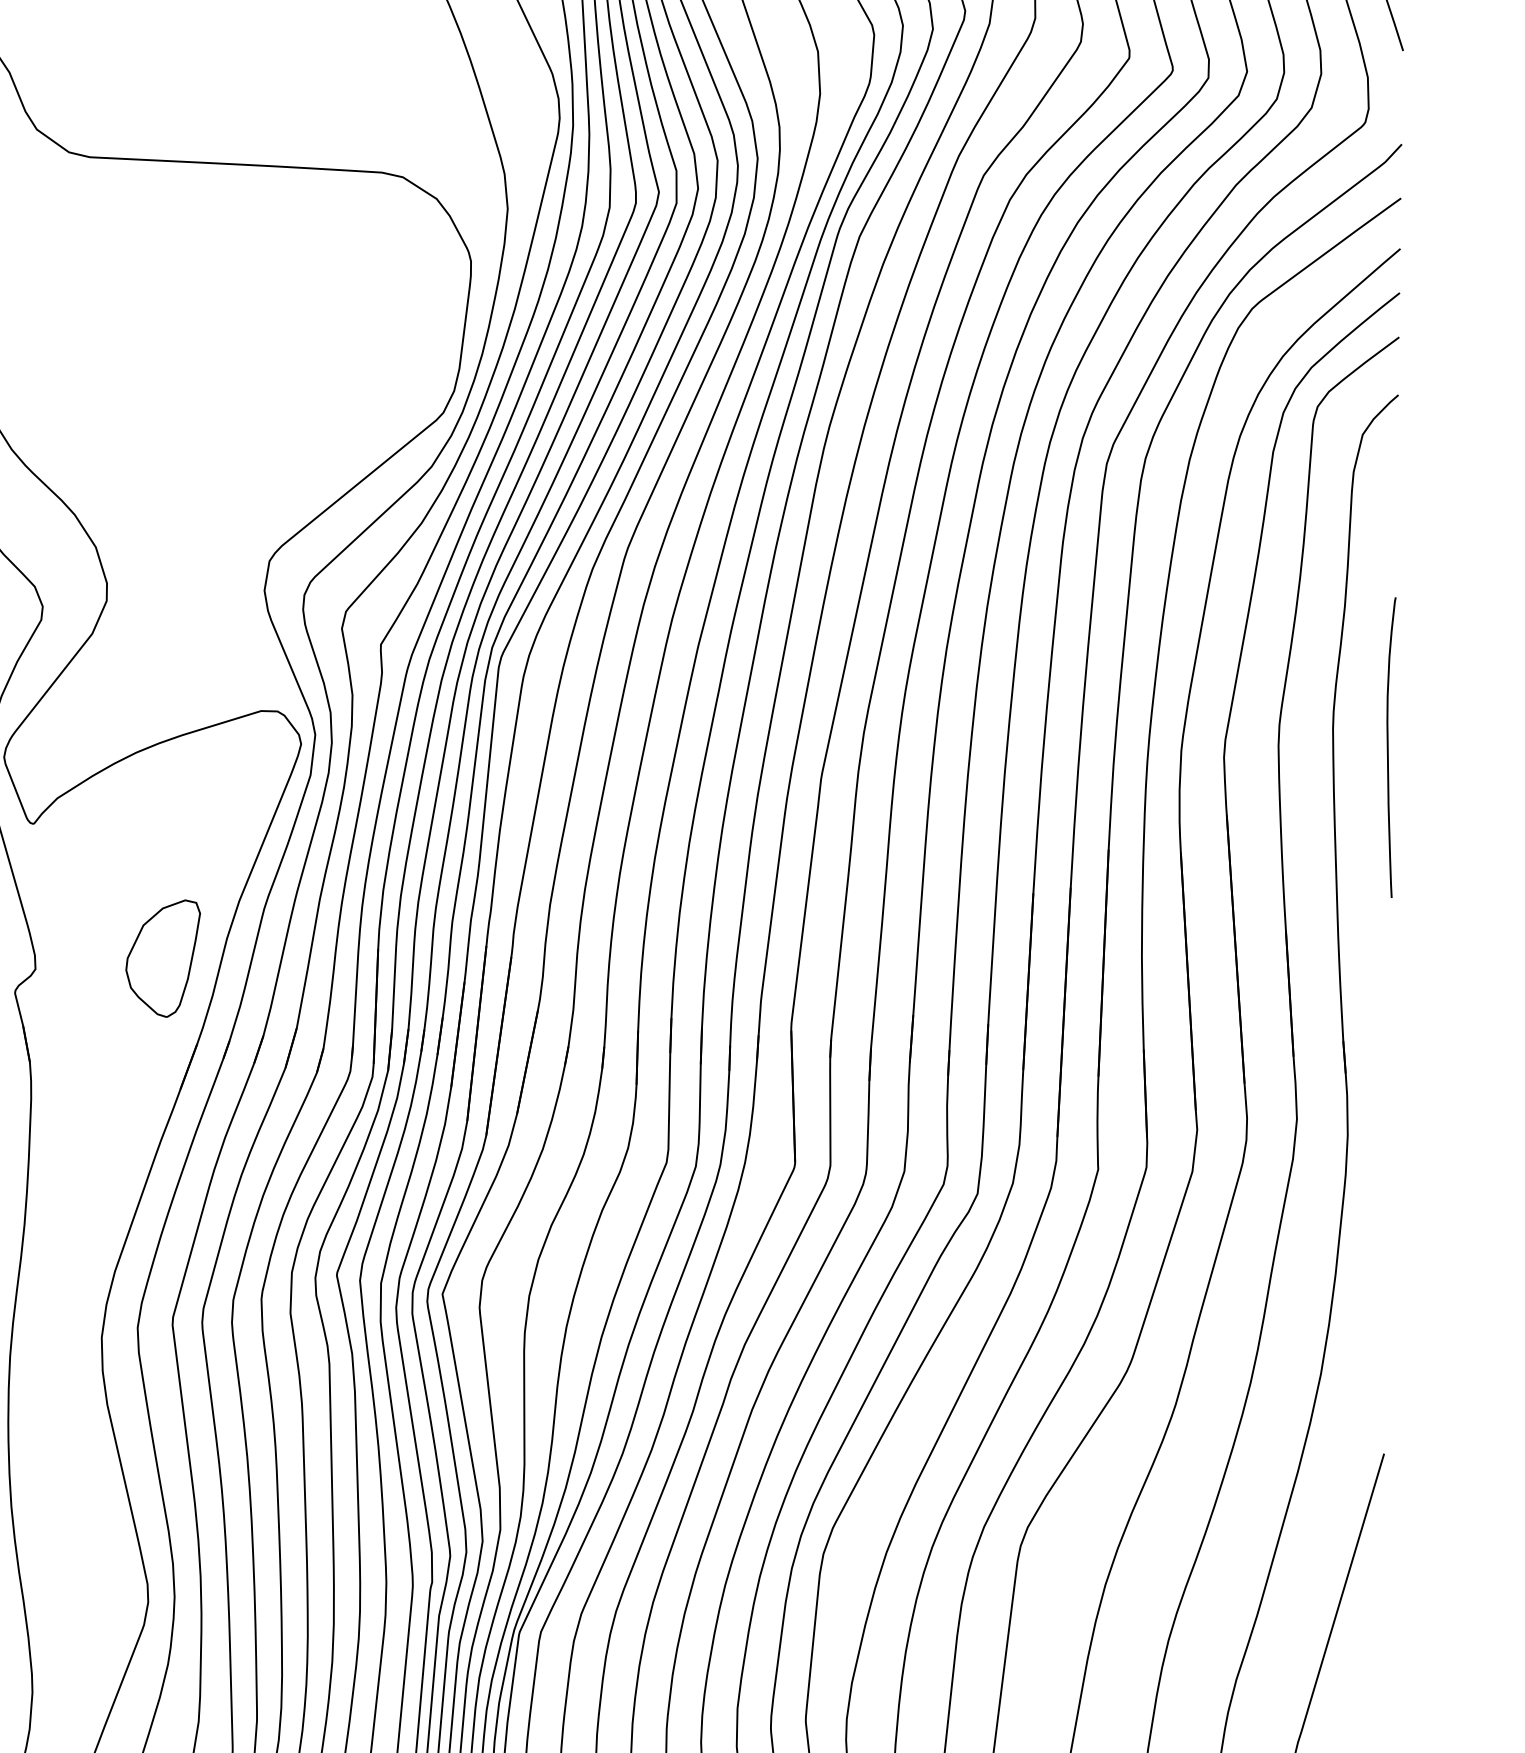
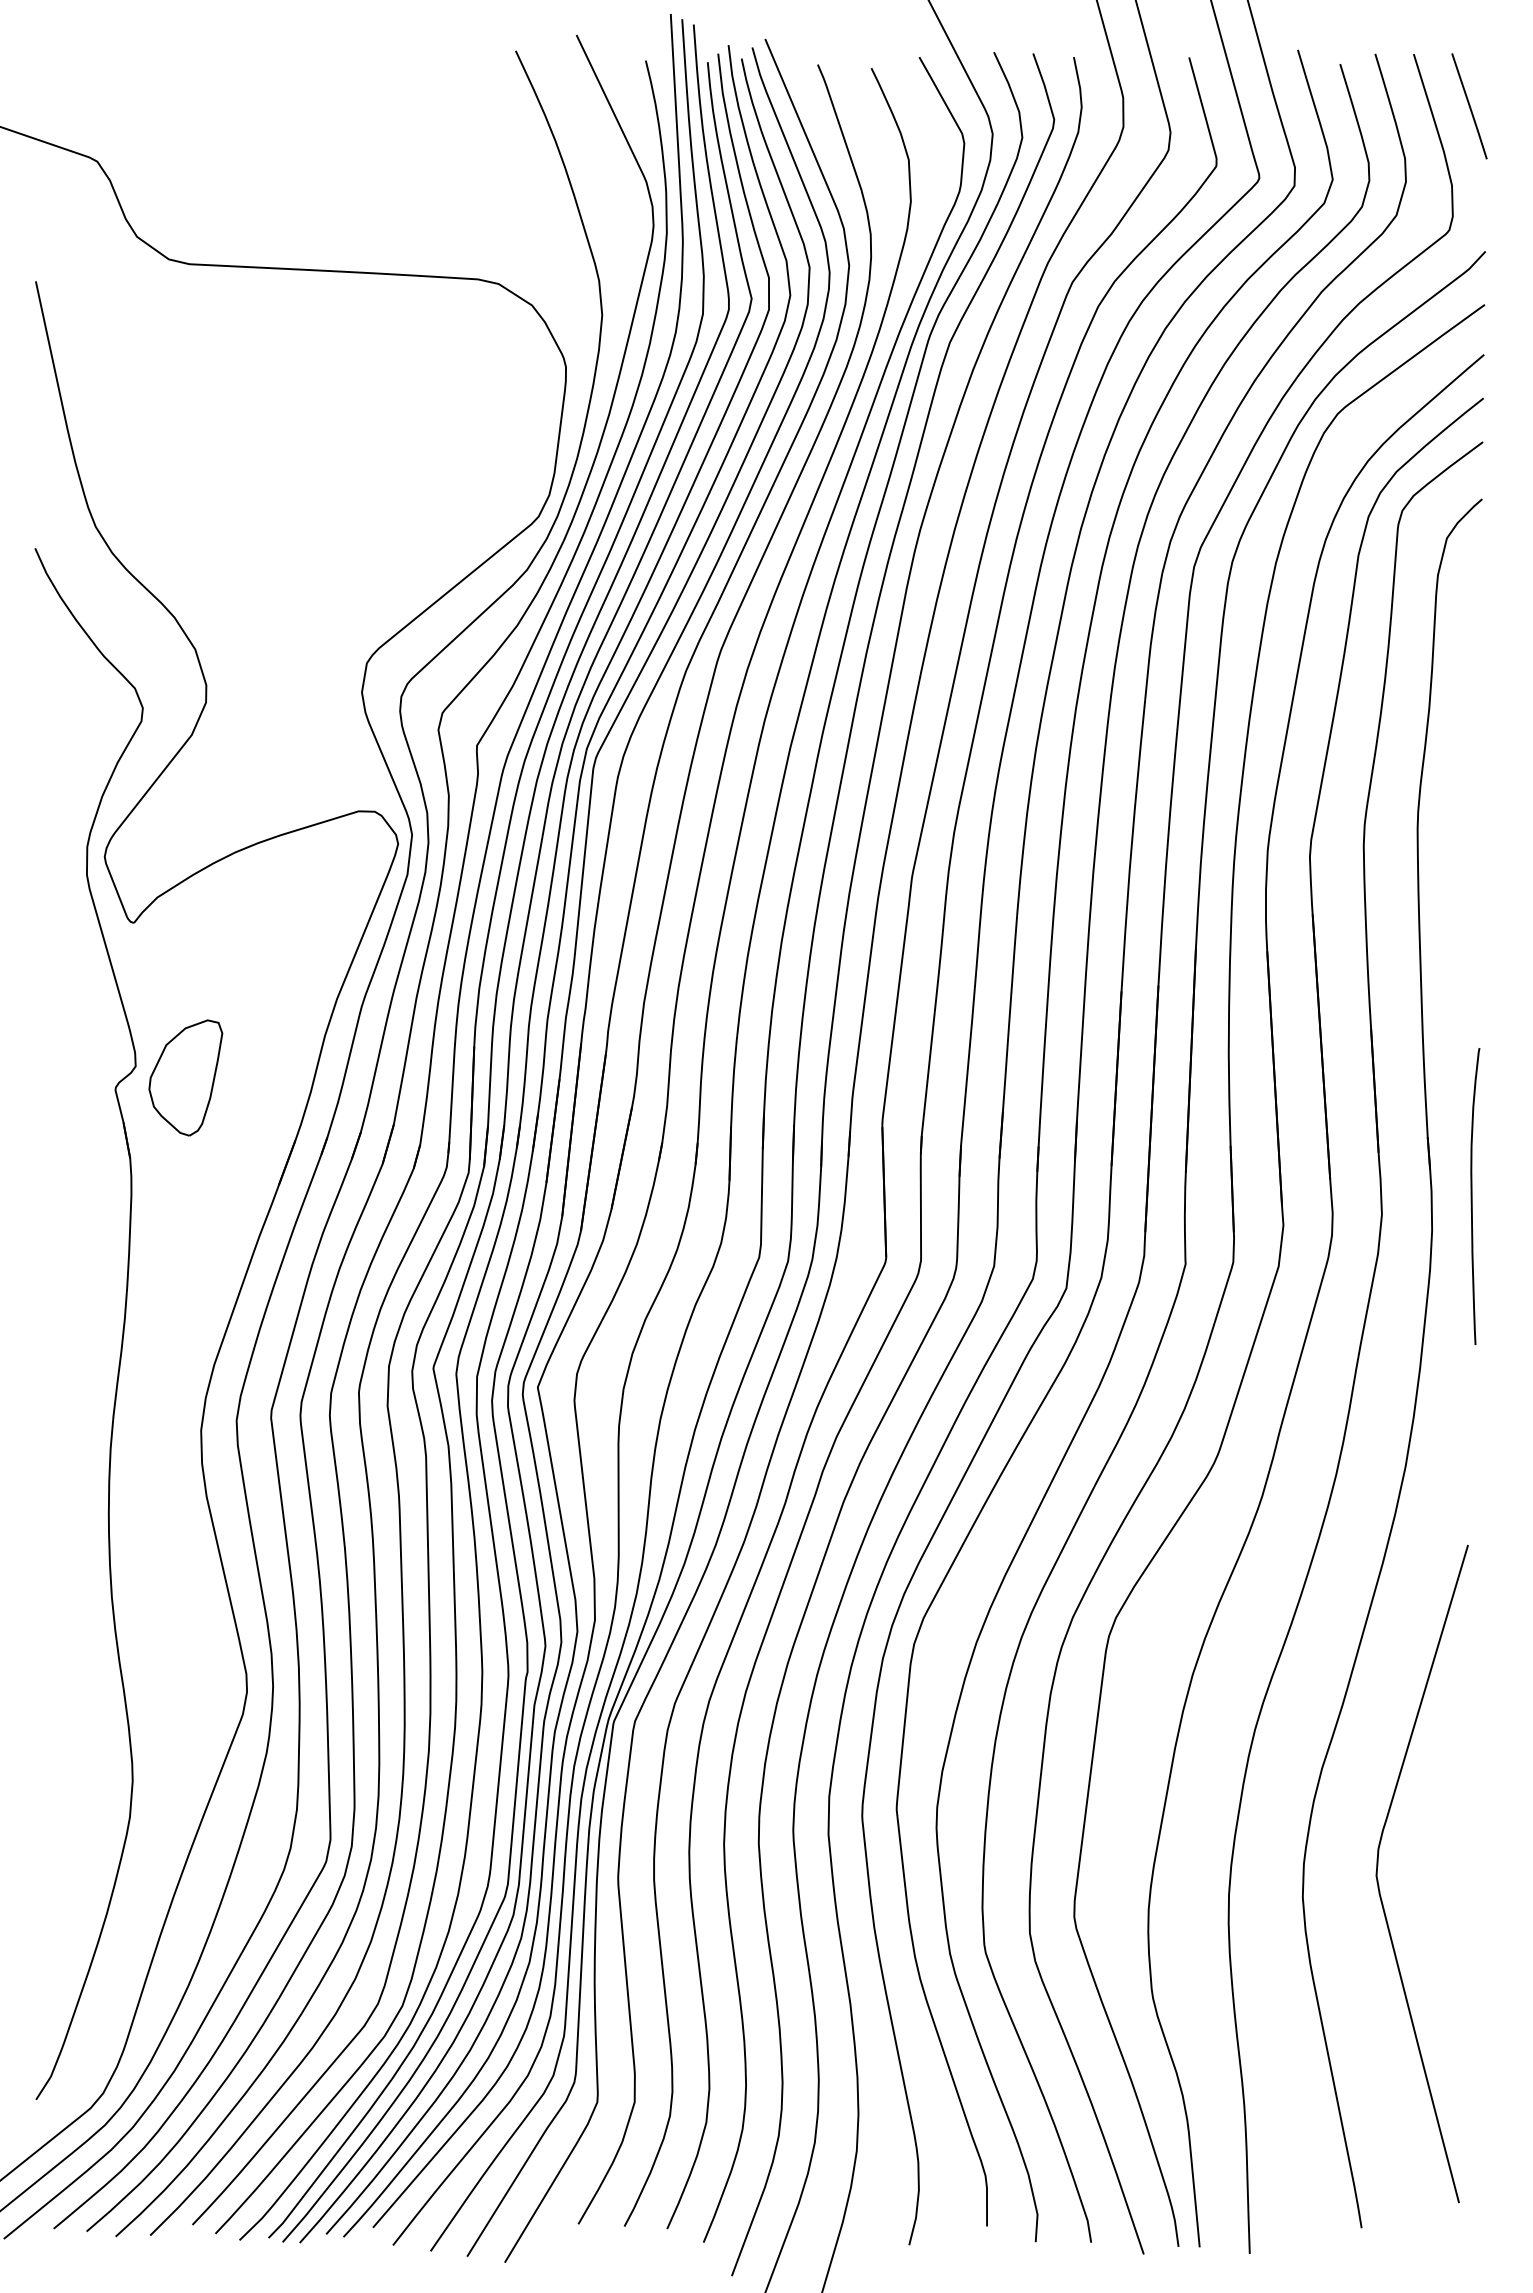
curve: (1388, 747) -> (1472, 1196), moved
part: (162, 958) -> (185, 1077), moved

